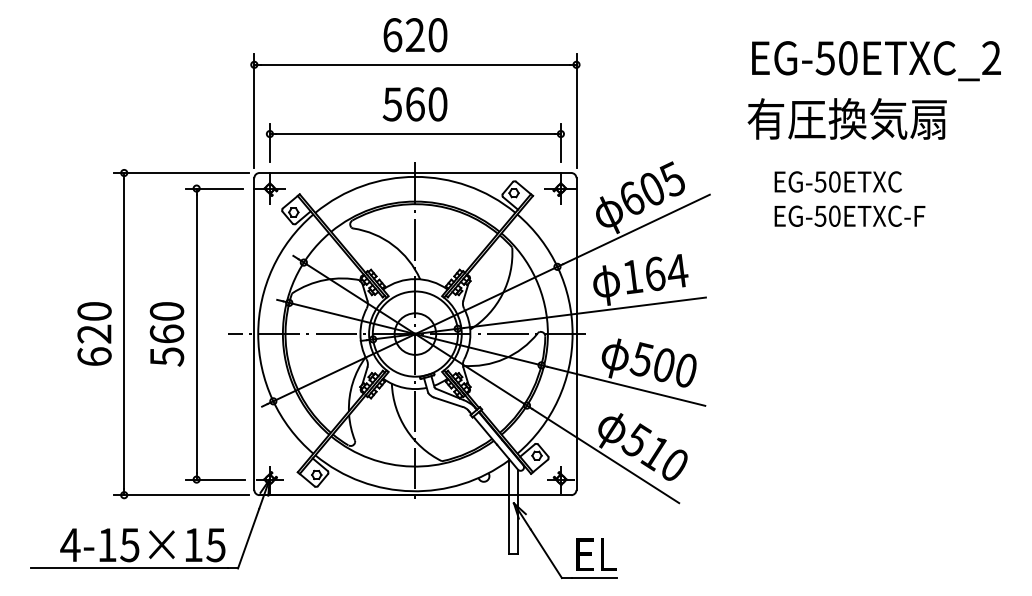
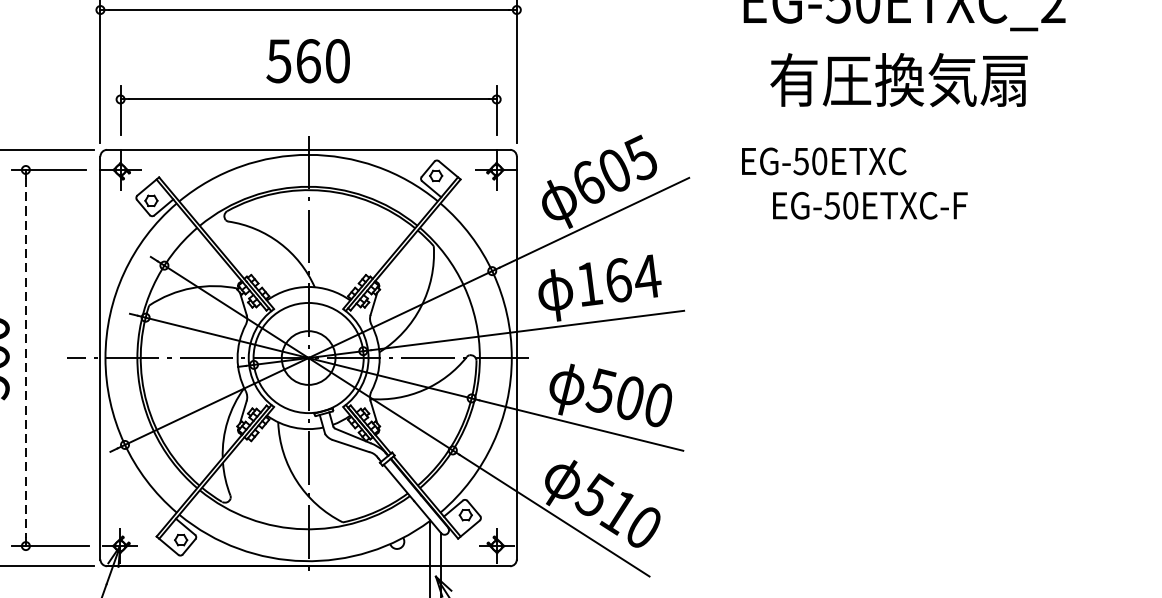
text: (846, 118) -> (898, 79), moved
text: (837, 181) -> (823, 160), moved
line: (196, 334) -> (25, 358), solid -> dashed

